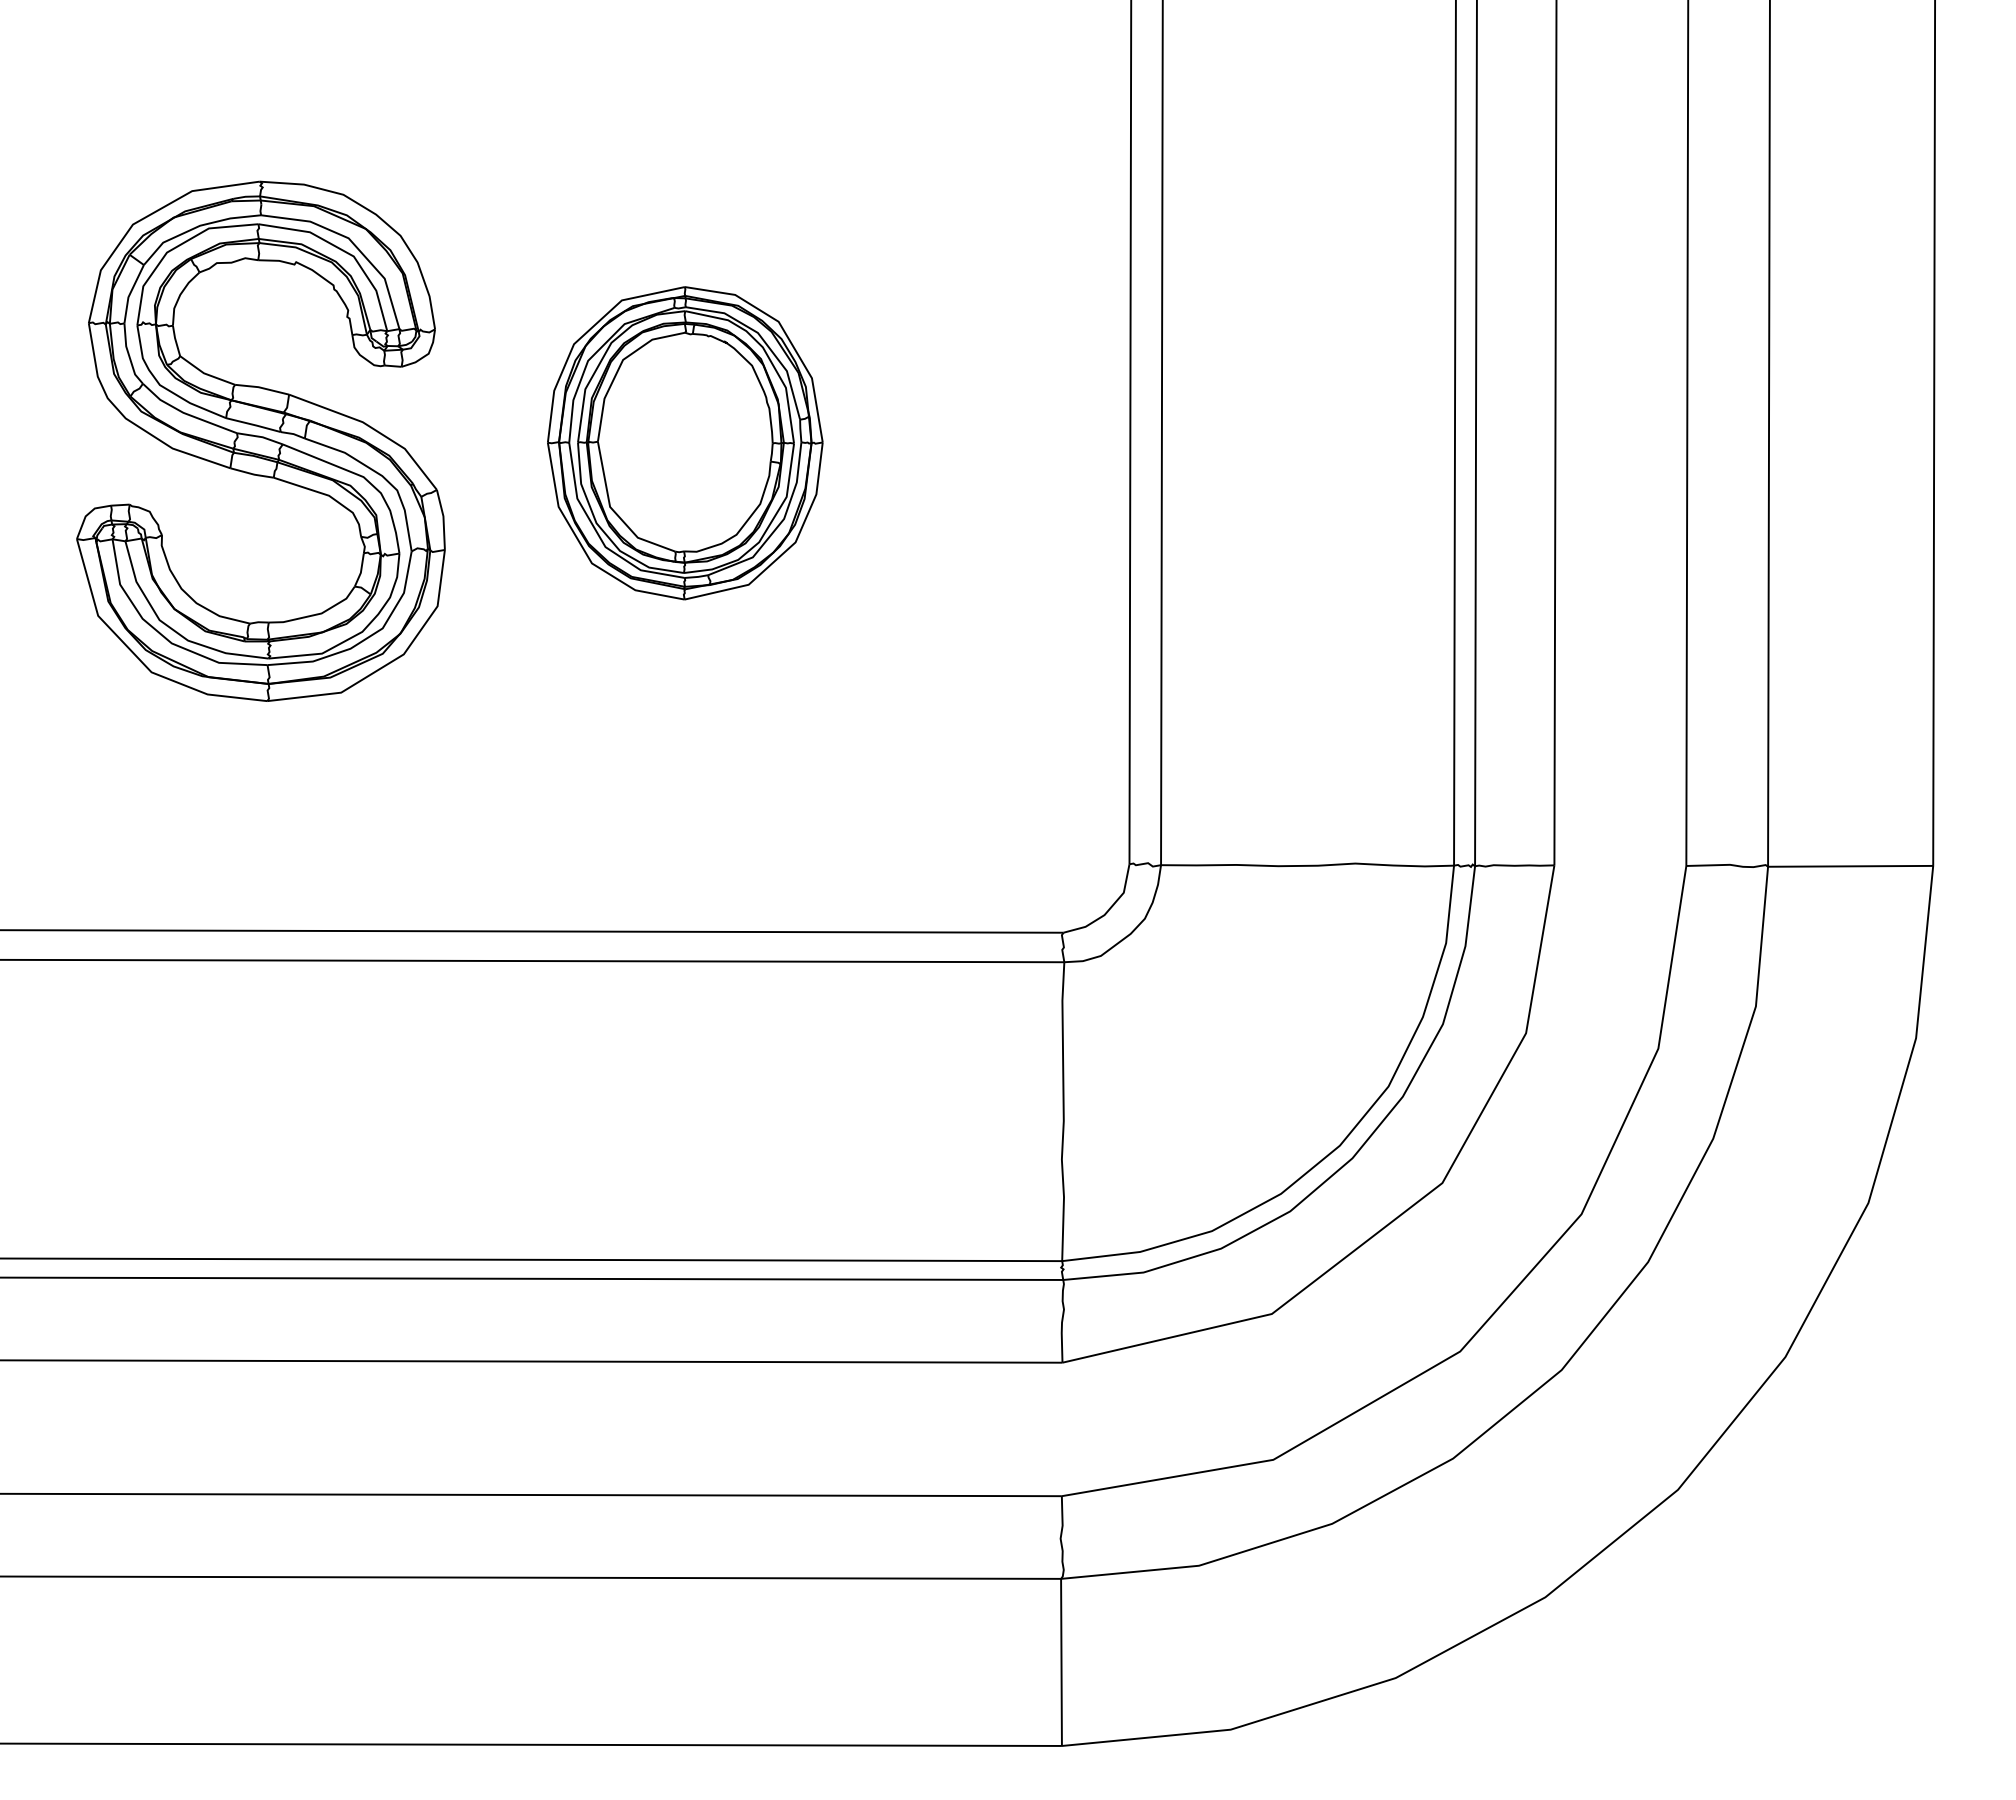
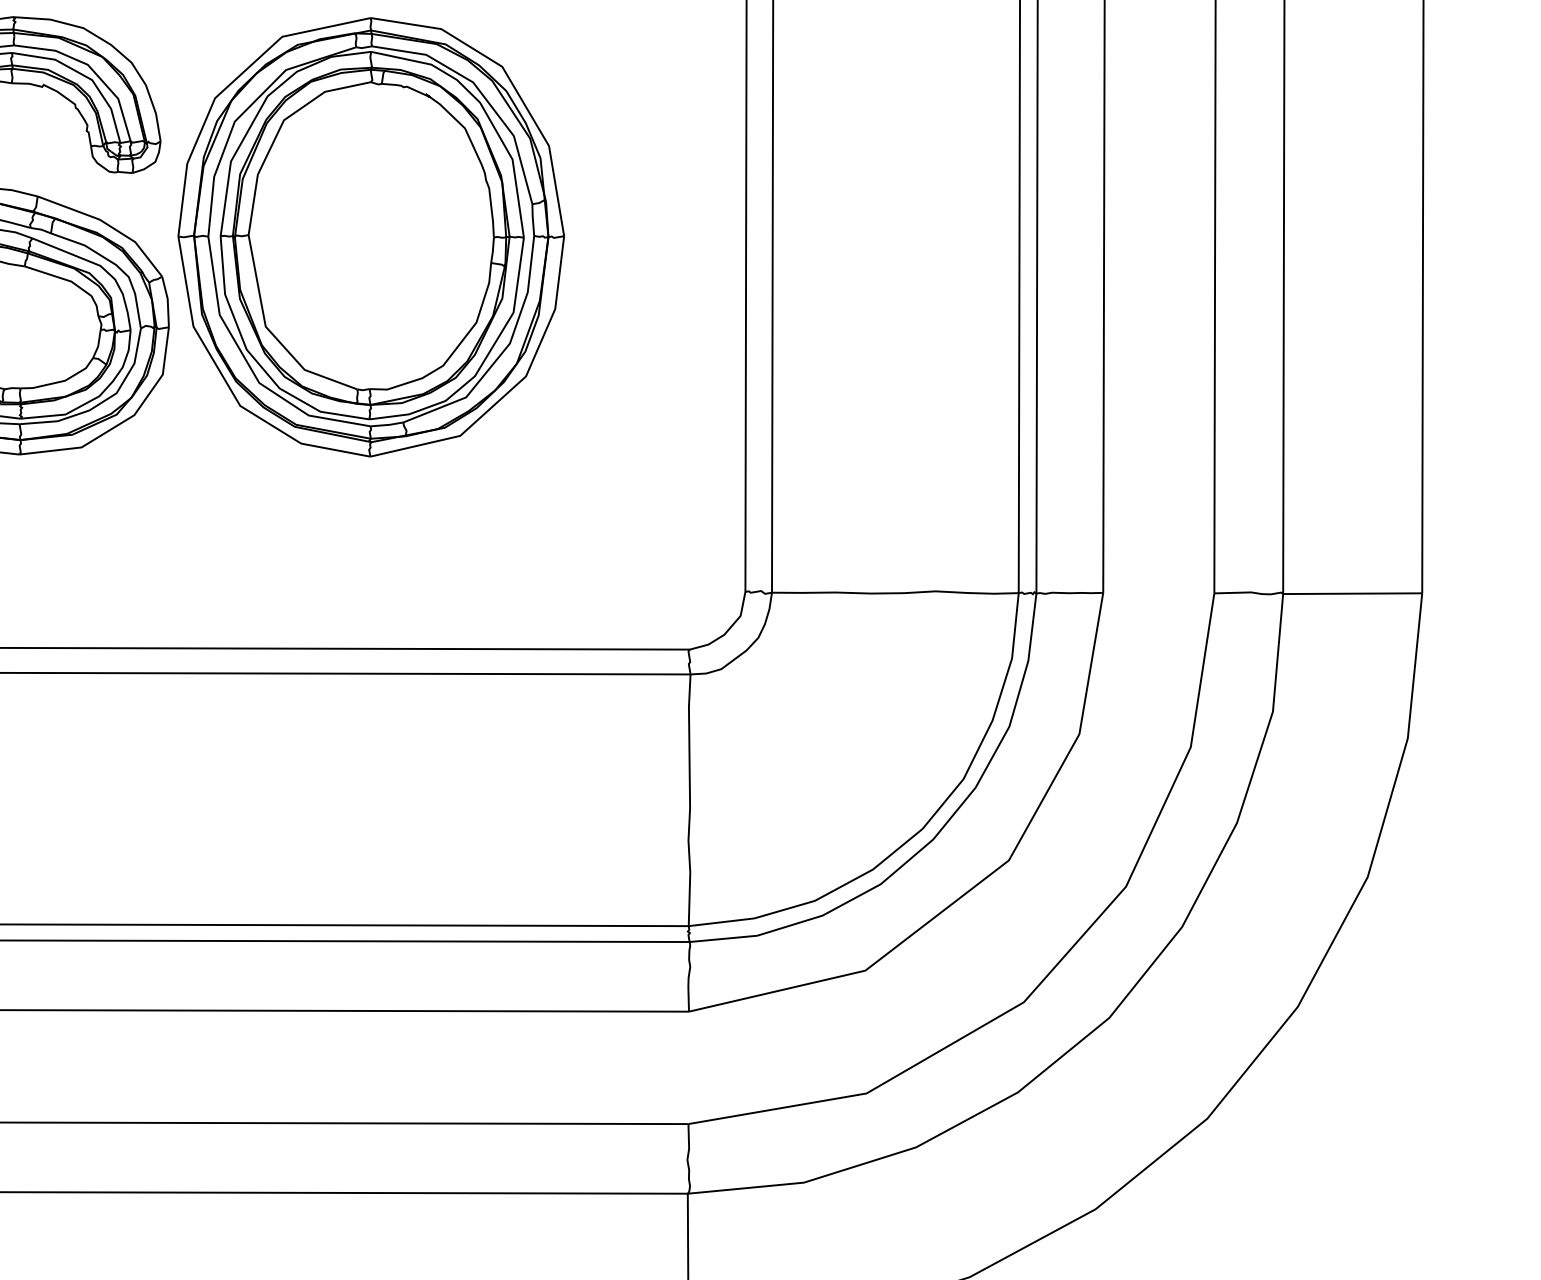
part: (685, 443) -> (371, 237), size x1.67

